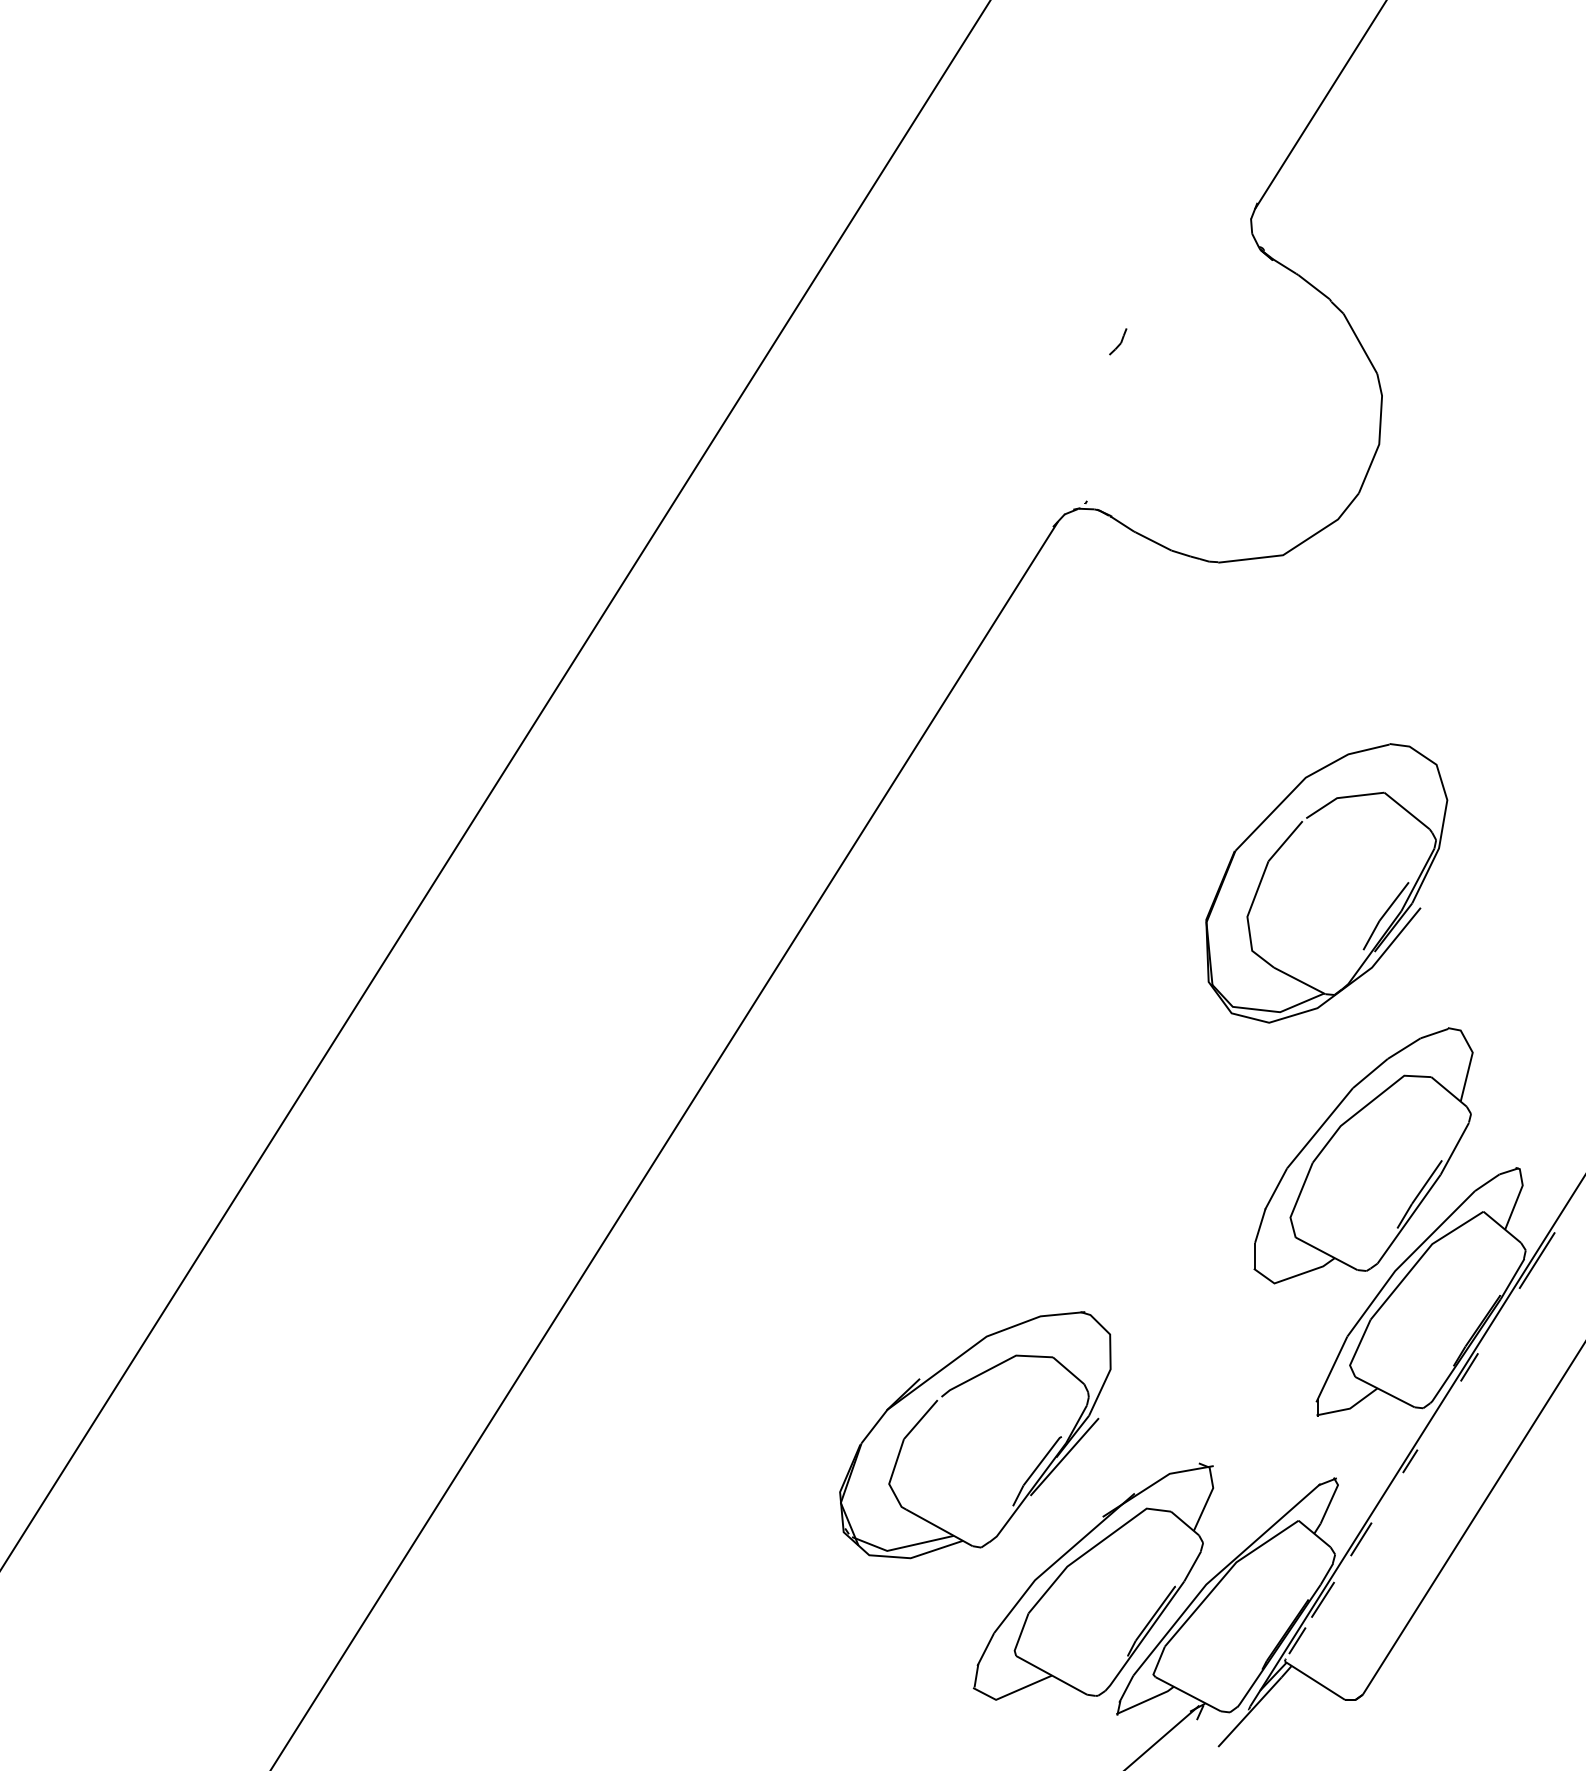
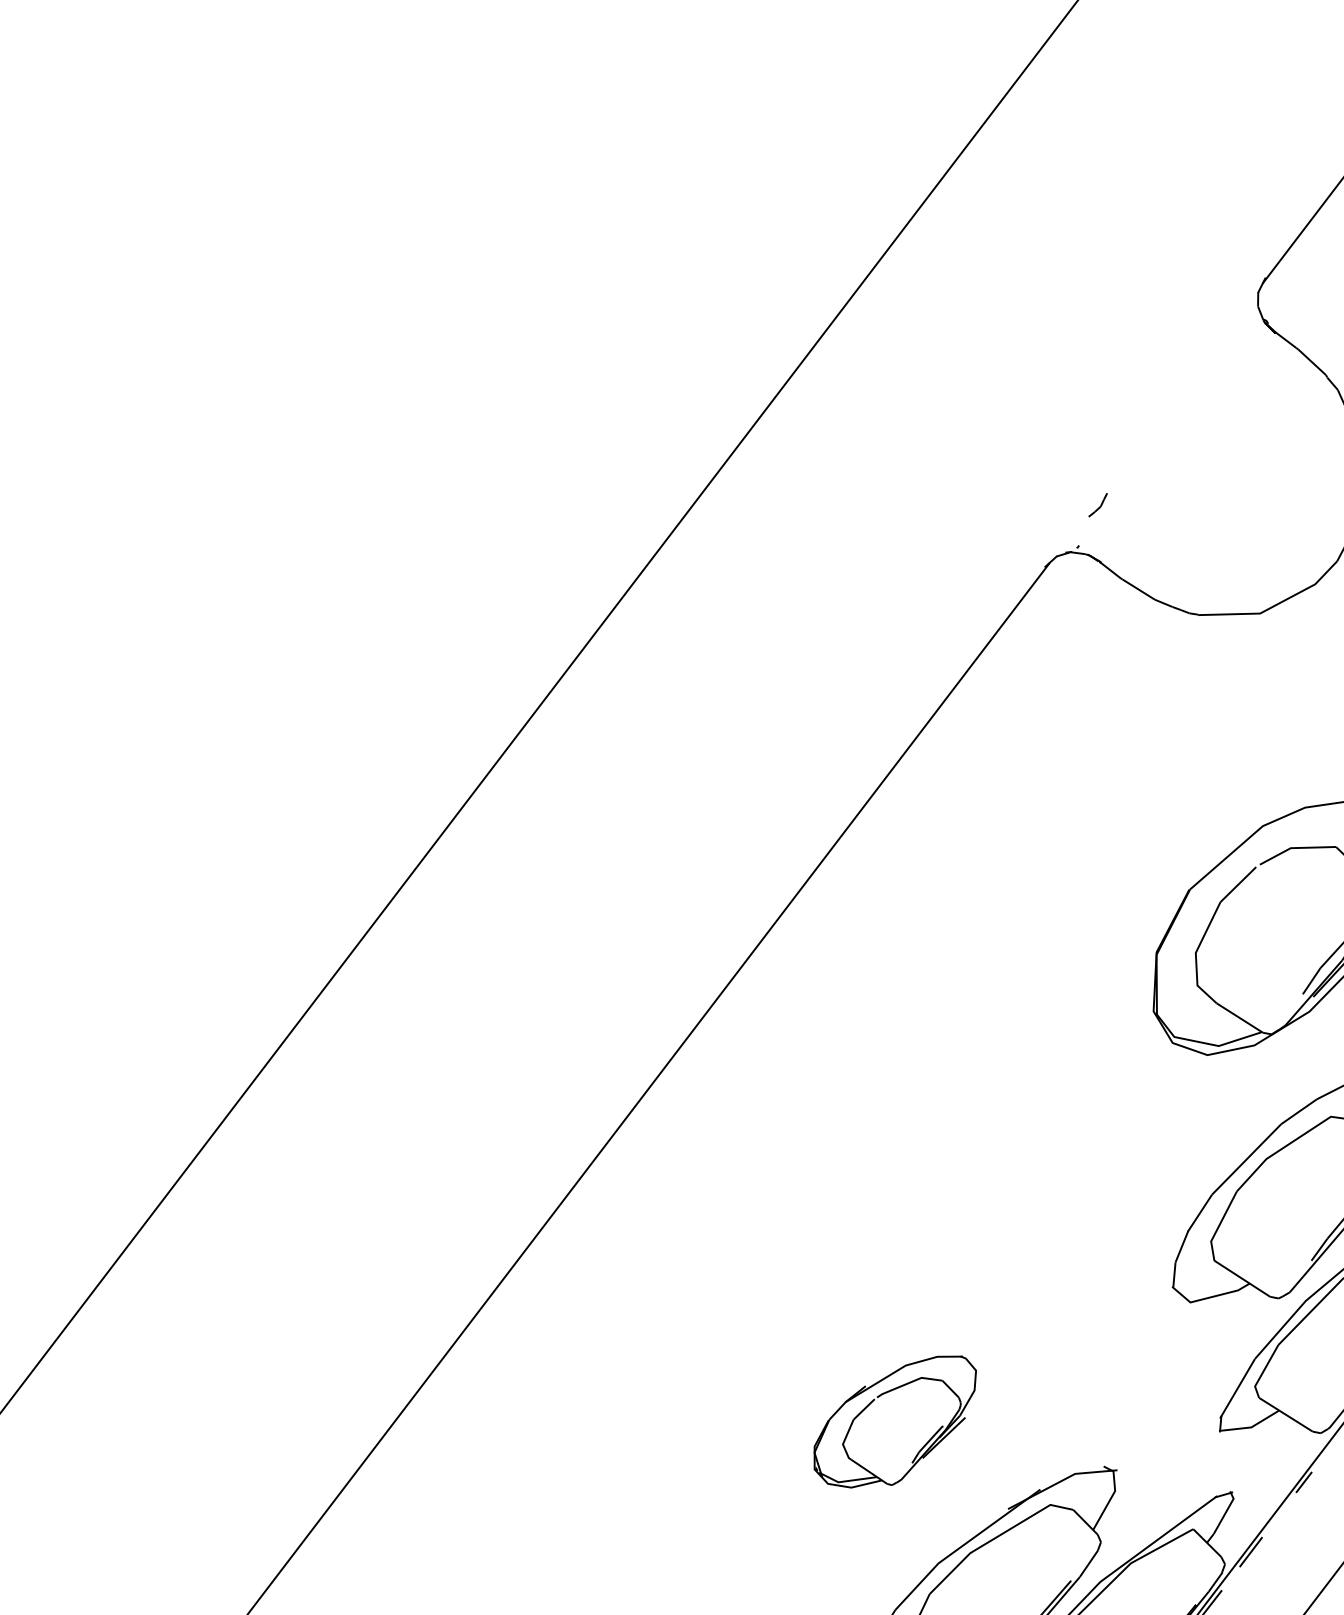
part: (1118, 341) -> (1098, 504), moved
part: (975, 1435) -> (894, 1421), size x0.6

